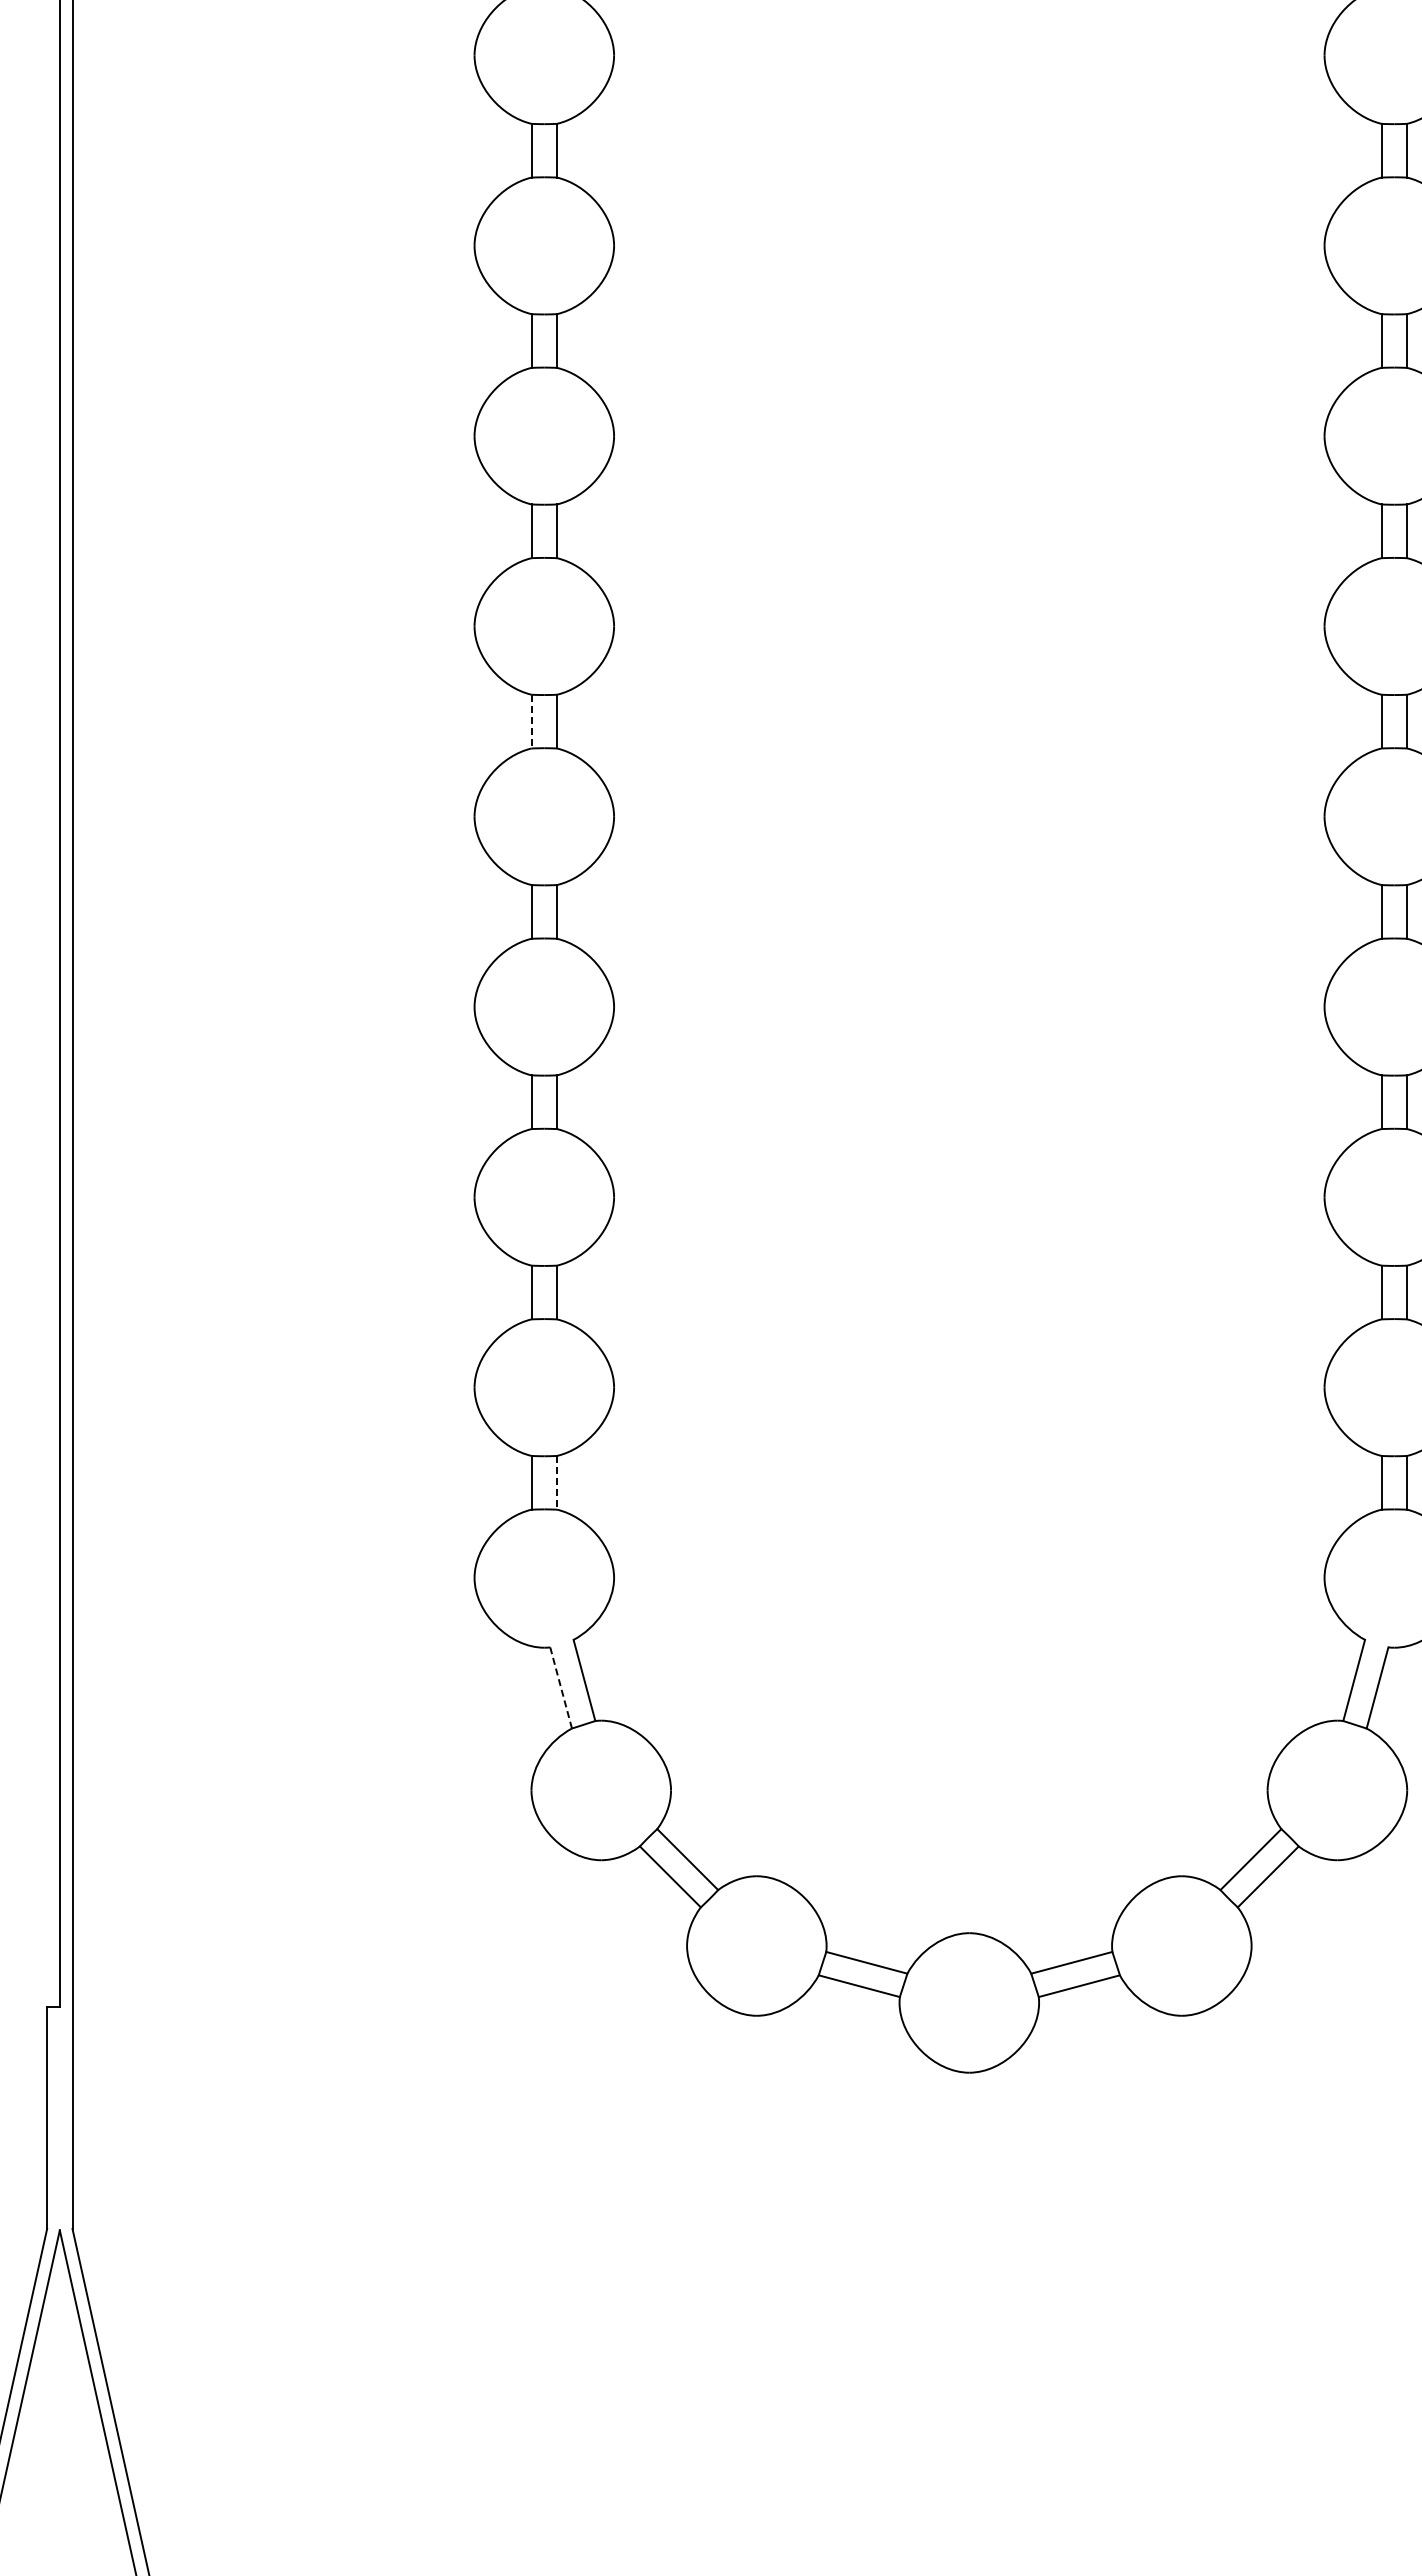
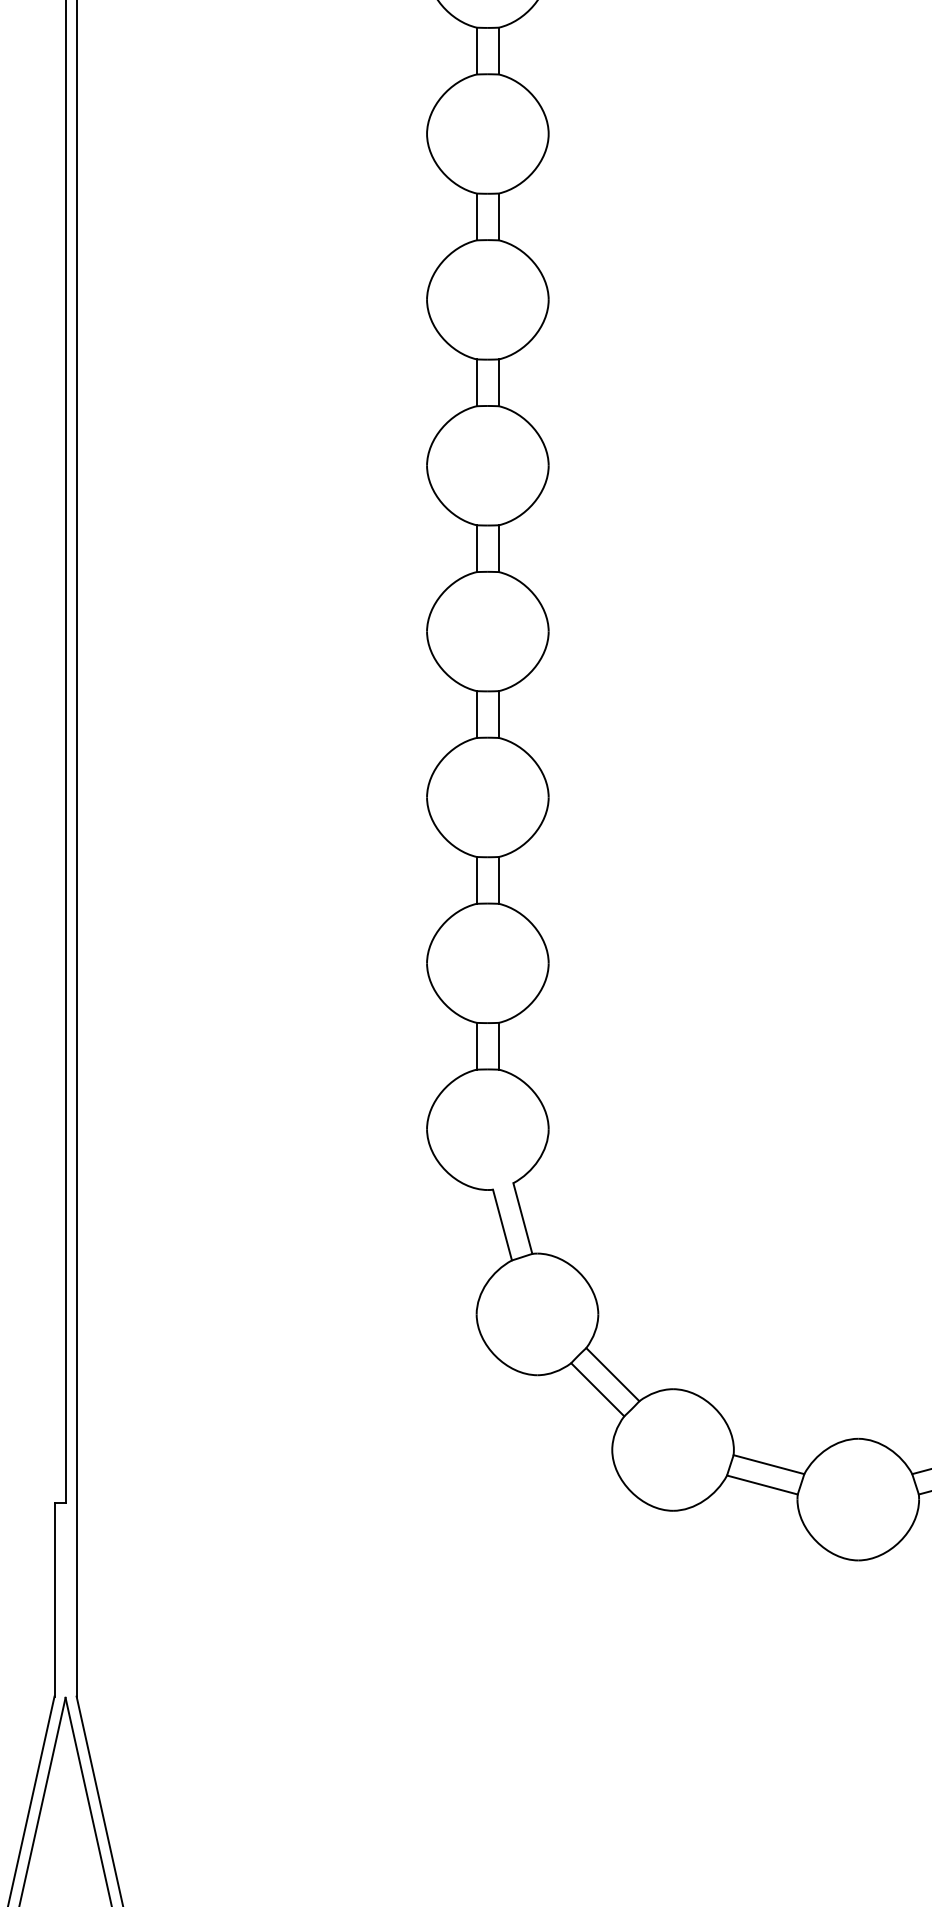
line: (531, 721) -> (476, 382), dashed -> solid
line: (557, 1482) -> (499, 1046), dashed -> solid
line: (561, 1687) -> (502, 1224), dashed -> solid

